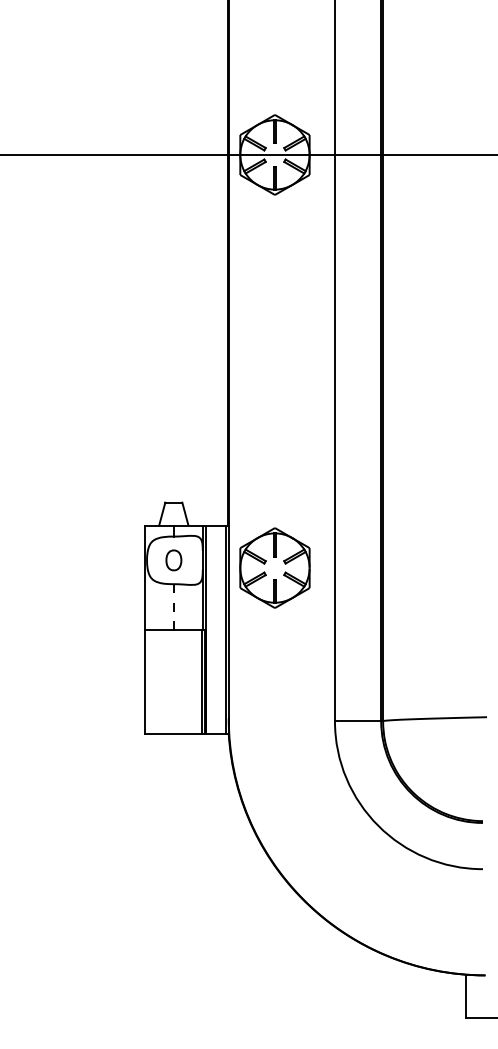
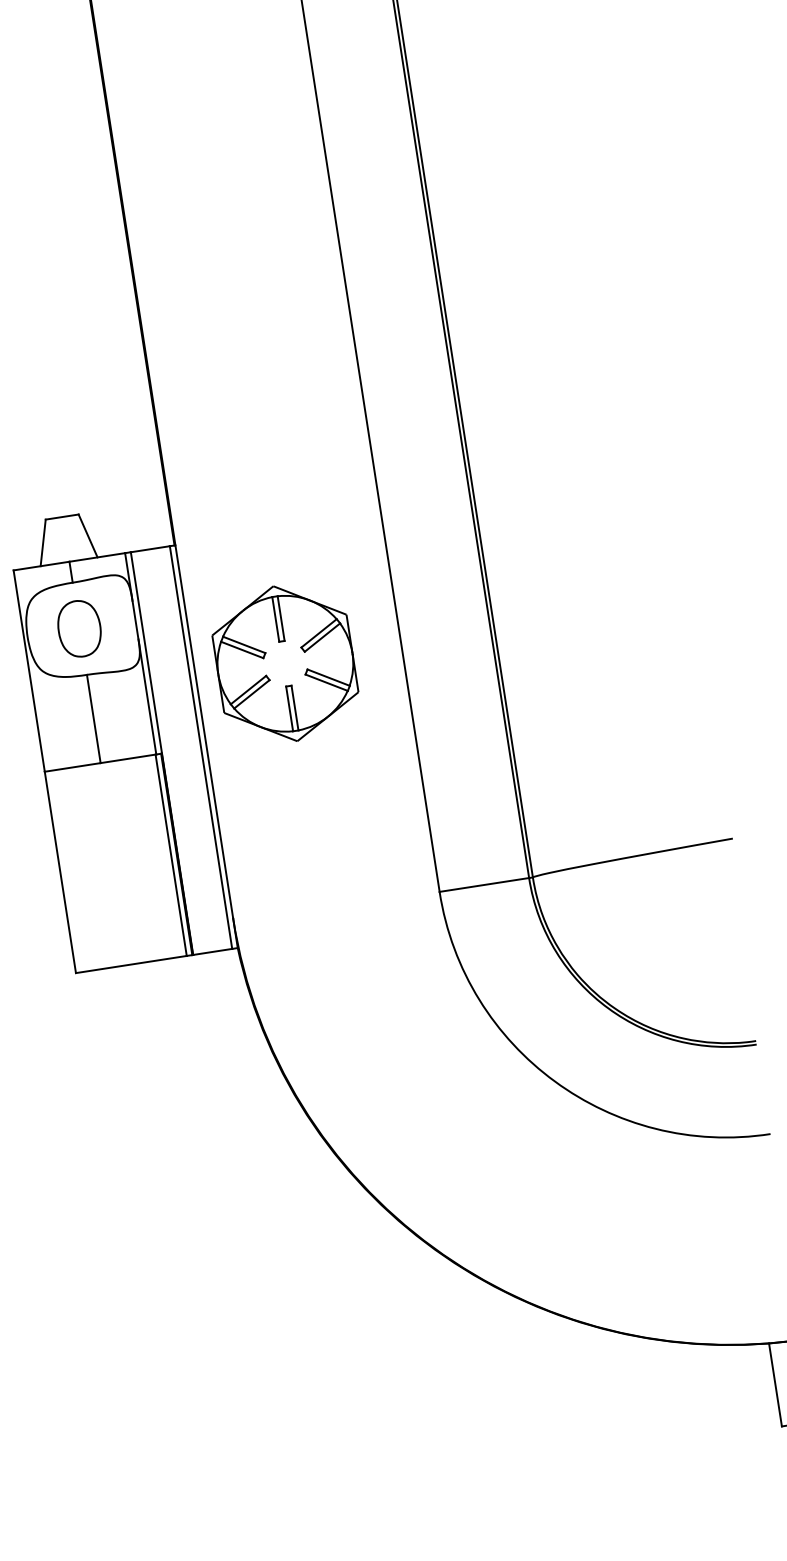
part: (173, 560) -> (78, 629), size x1.43
part: (274, 567) -> (284, 662), moved
line: (174, 606) -> (94, 717), dashed -> solid

